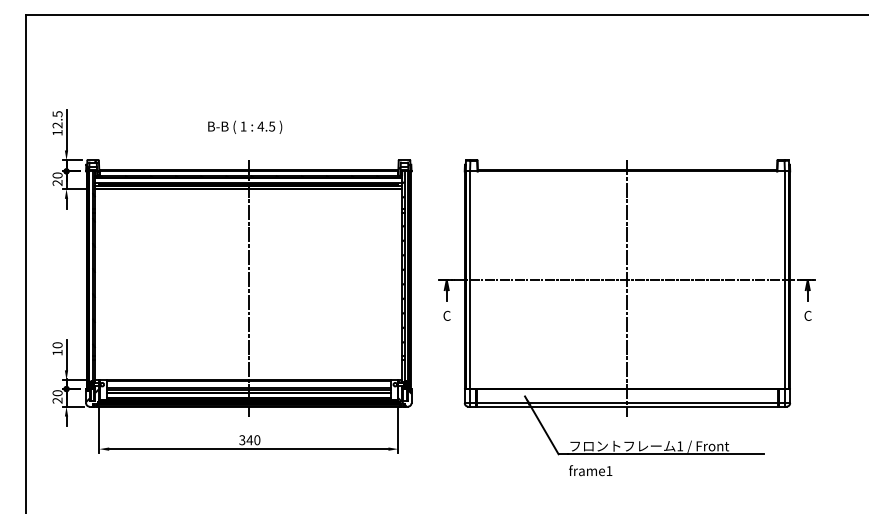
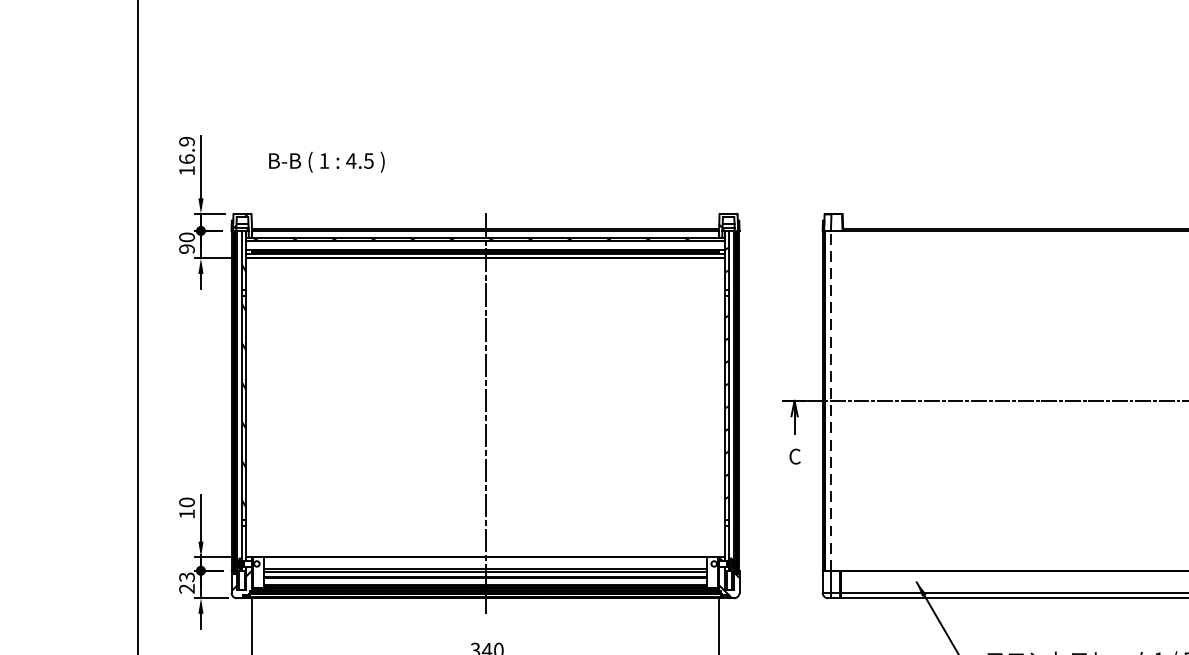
text: (57, 119) -> (186, 149), 12.5 -> 16.9
text: (245, 126) -> (327, 160), moved
text: (57, 183) -> (186, 249), 20 -> 90
line: (470, 280) -> (831, 401), solid -> dashed
line: (627, 288) -> (1076, 413), removed
text: (57, 393) -> (186, 577), 20 -> 23

